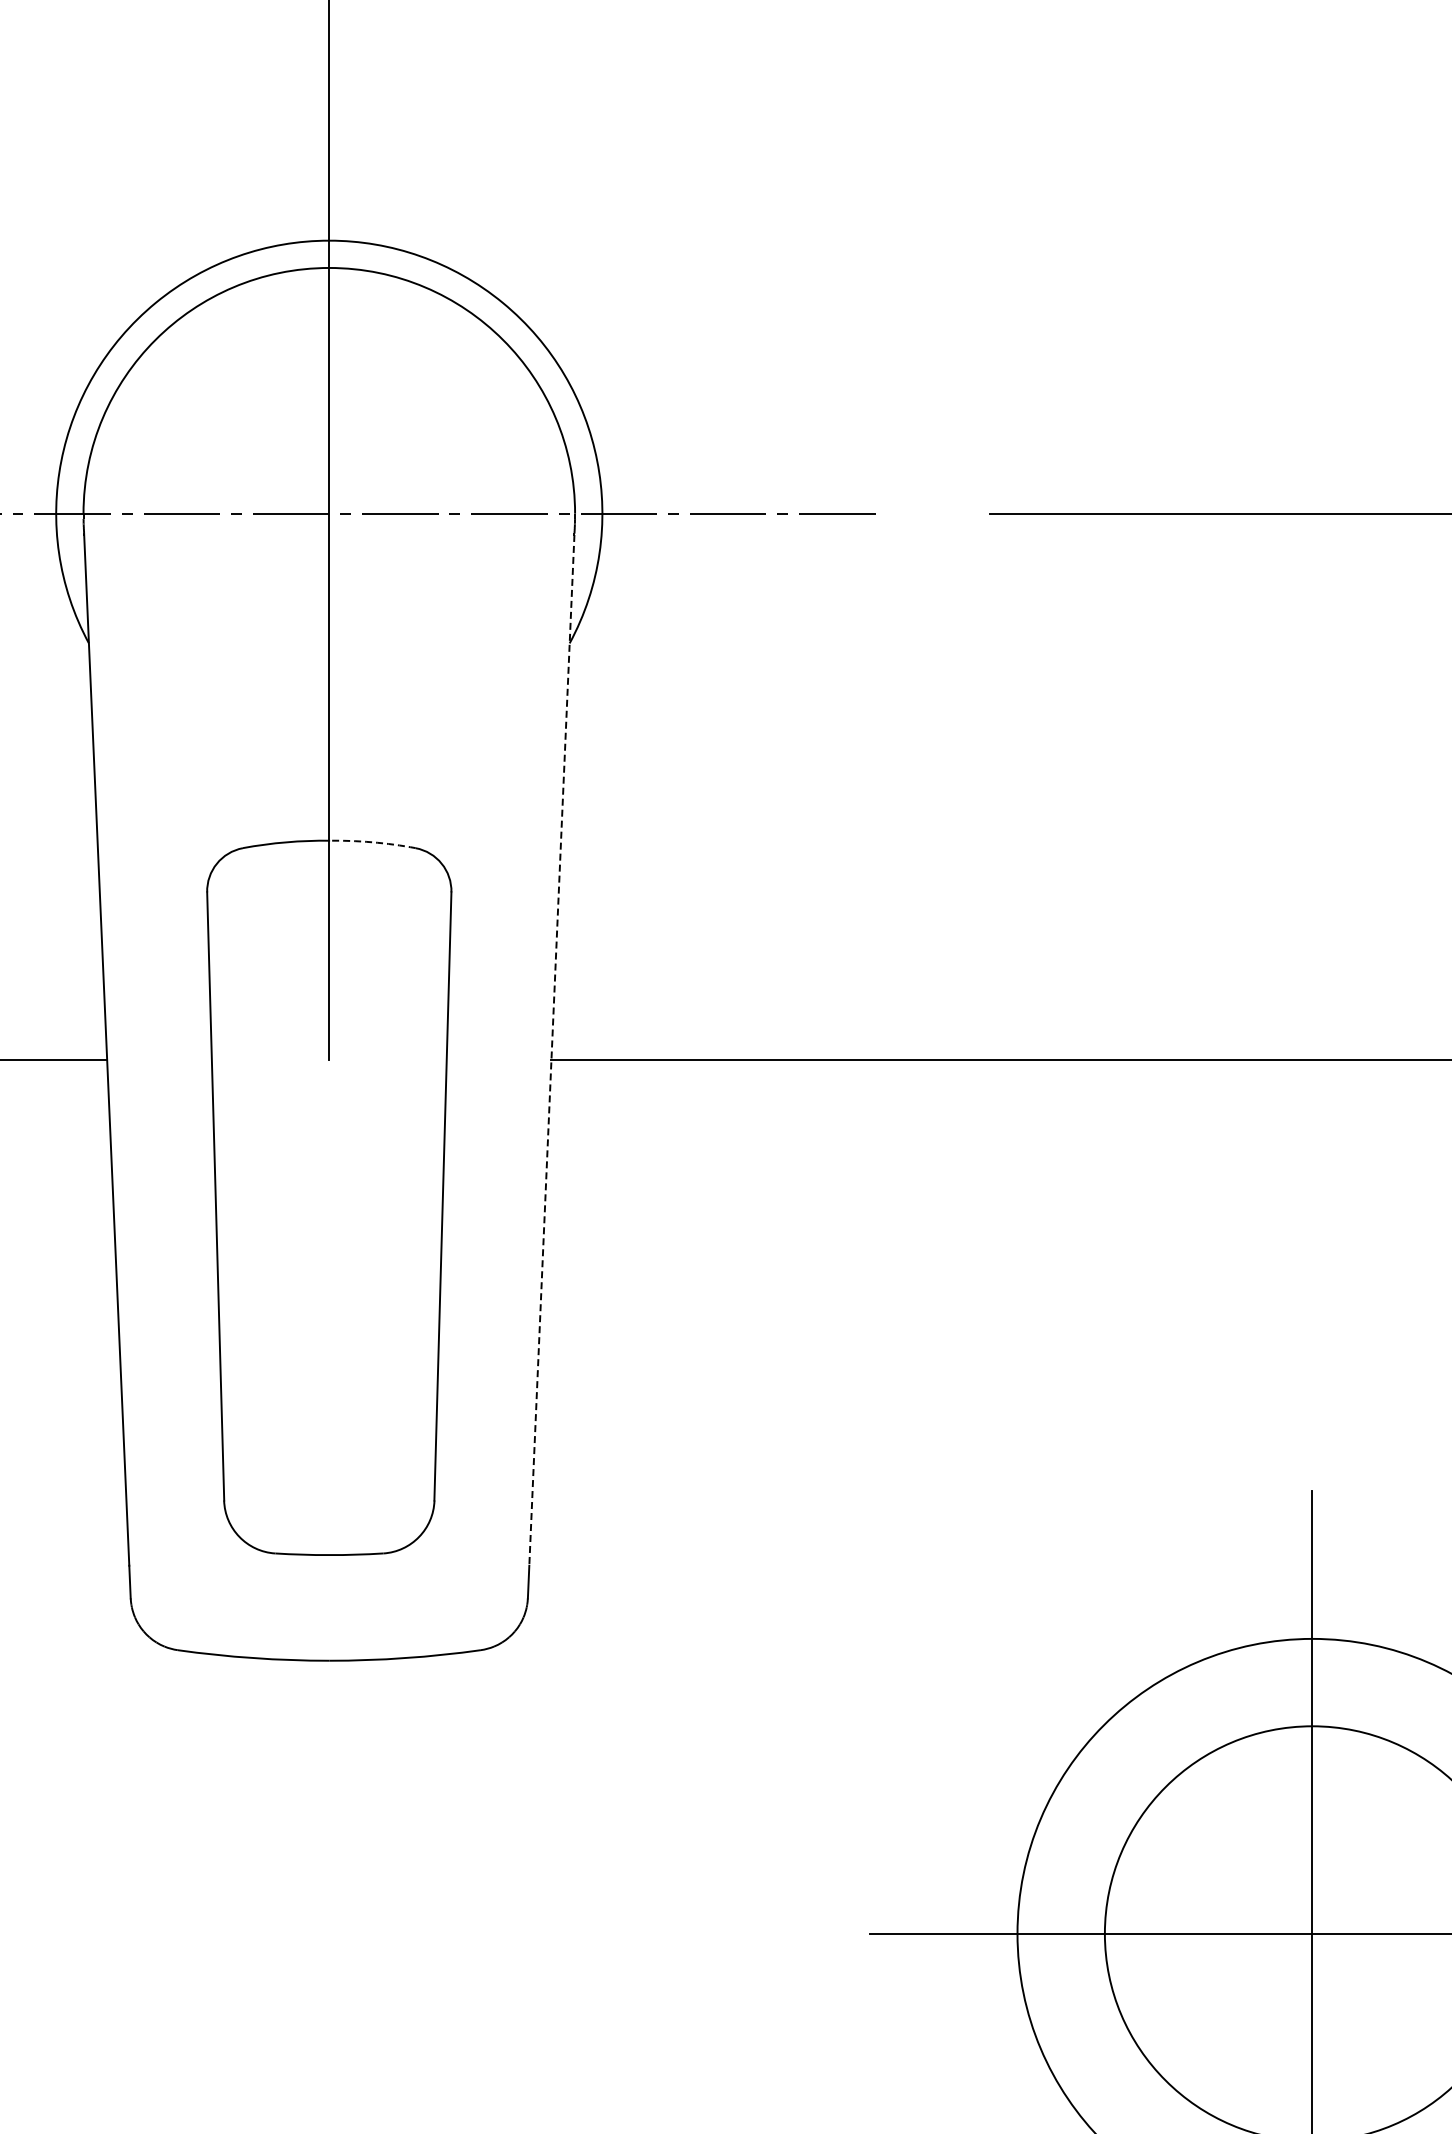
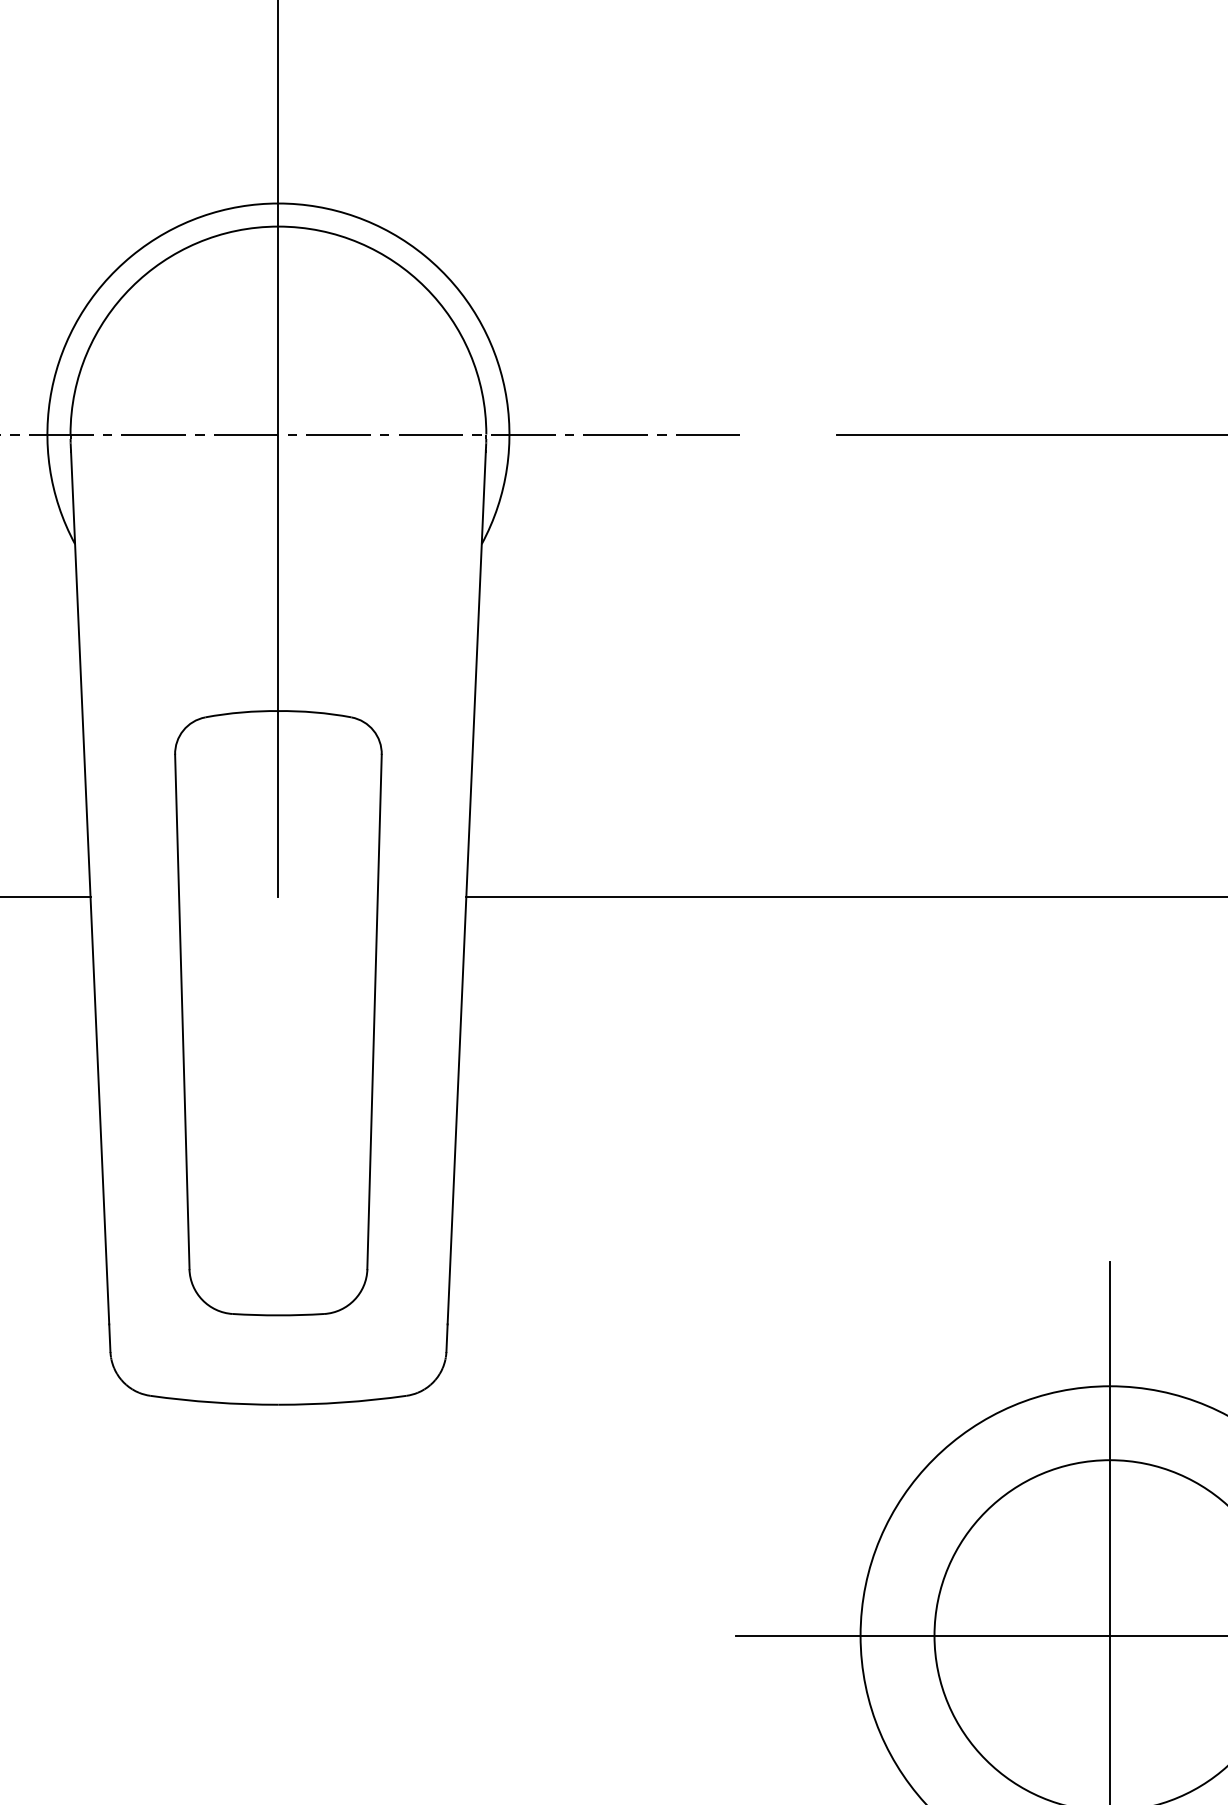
arc: (372, 842) -> (314, 712), dashed -> solid
line: (551, 1050) -> (466, 888), dashed -> solid

